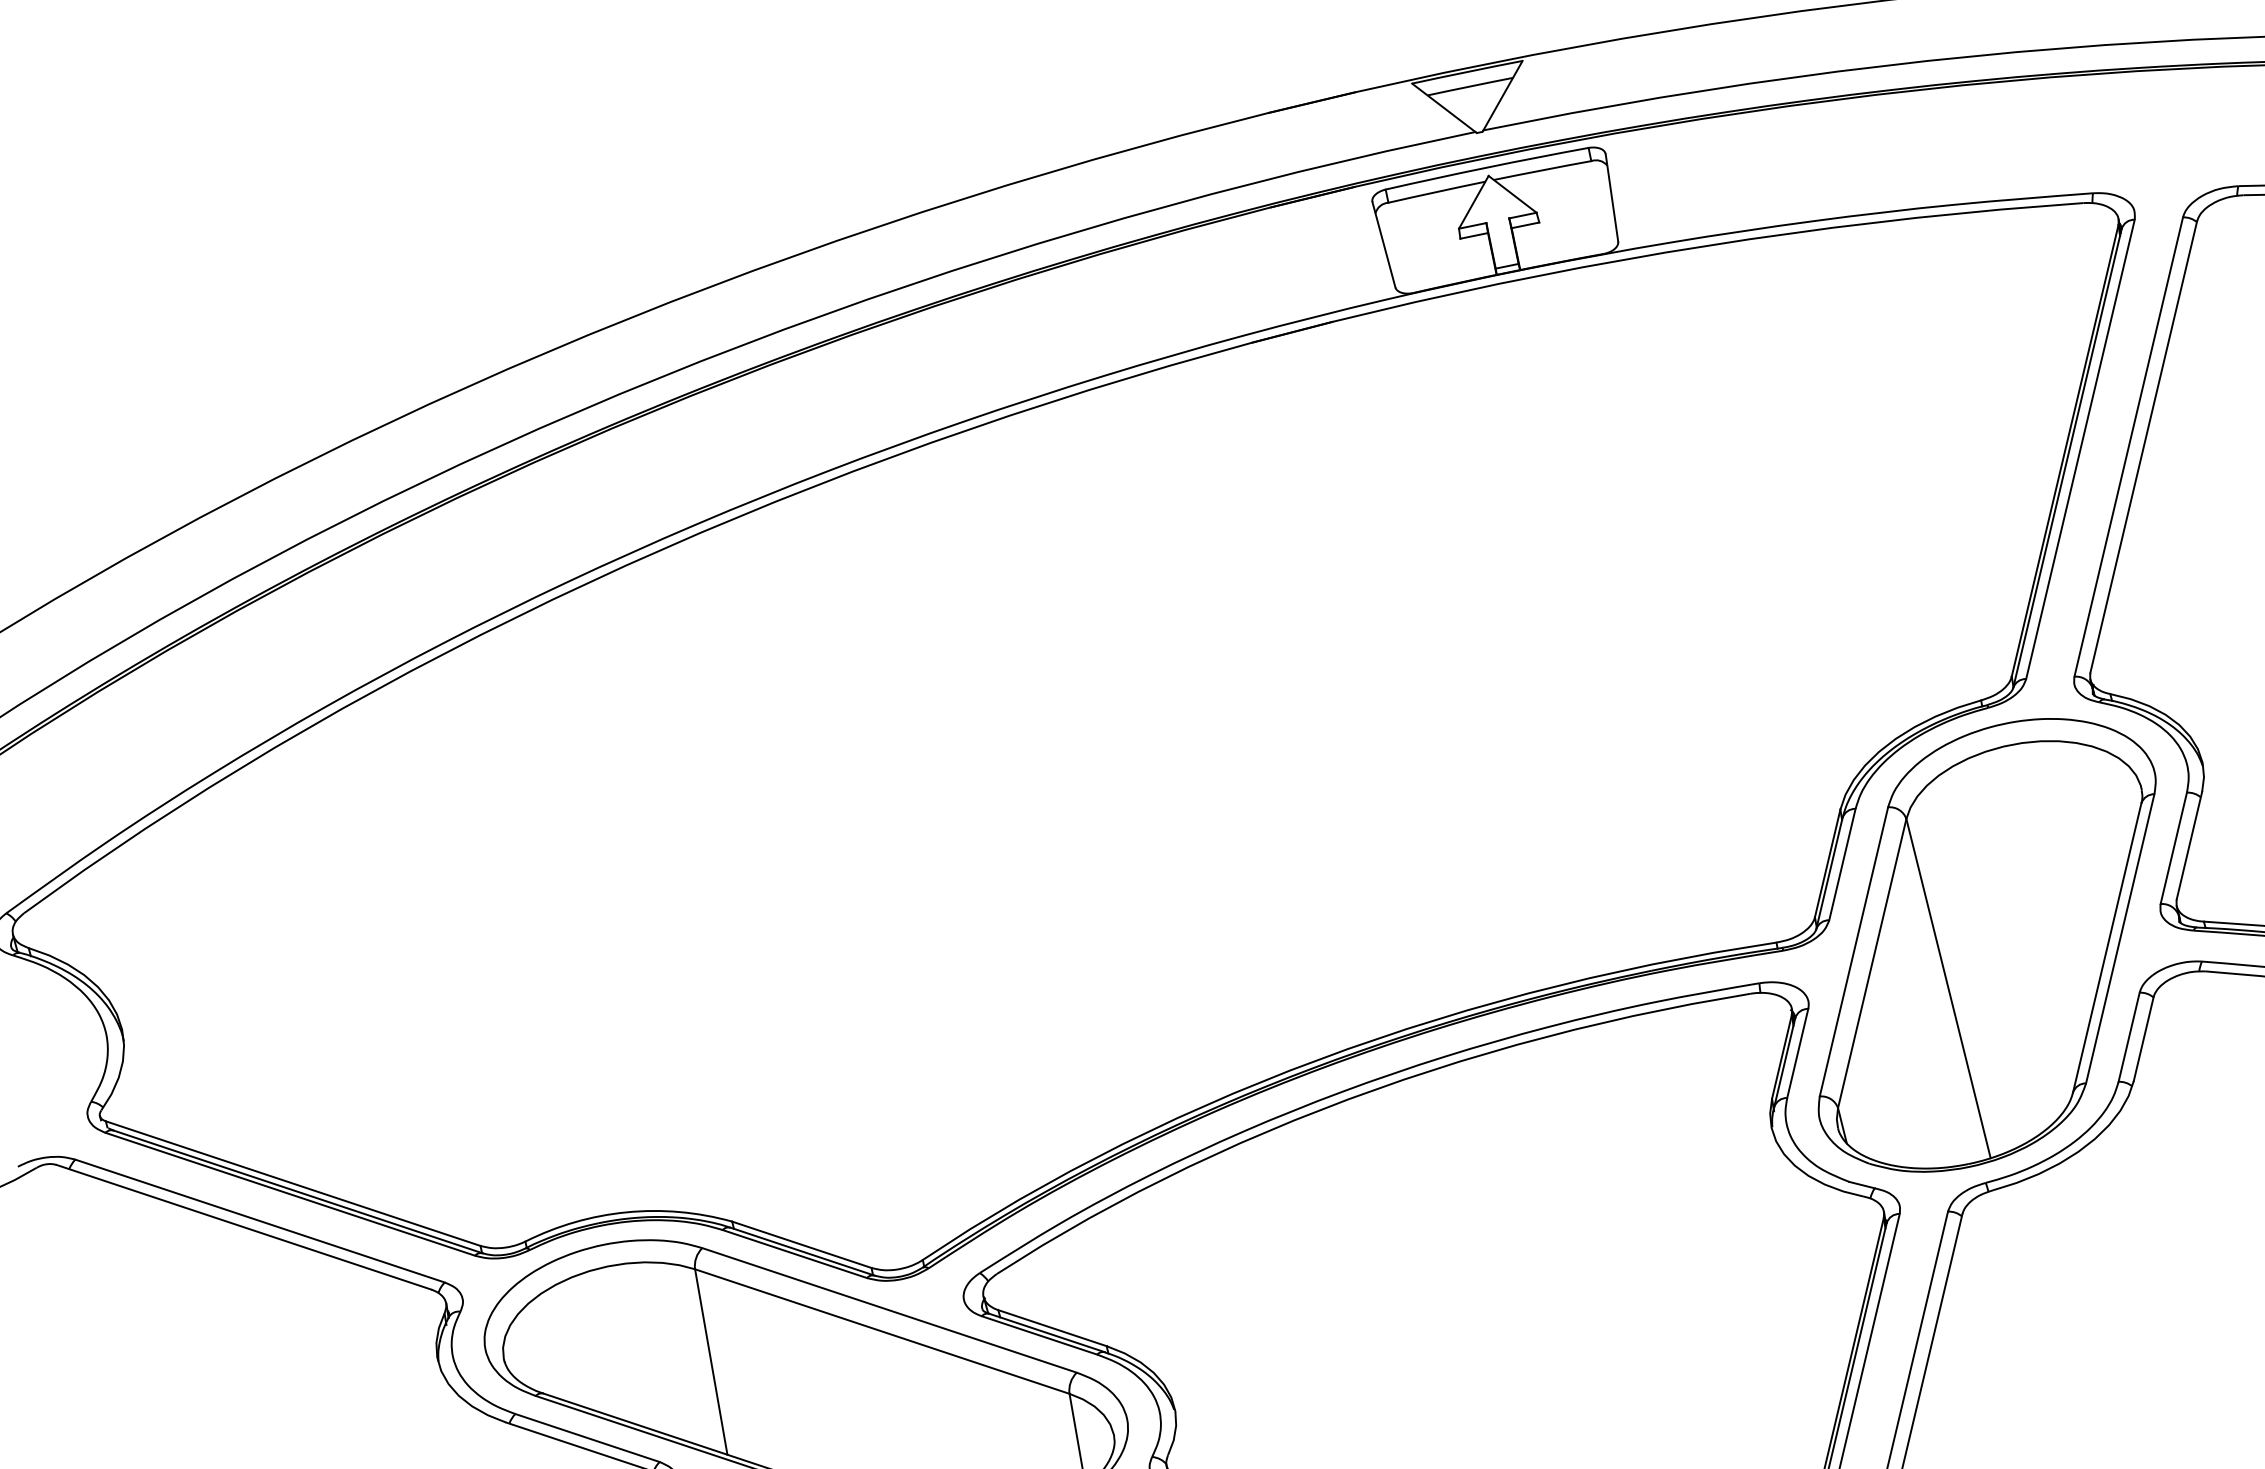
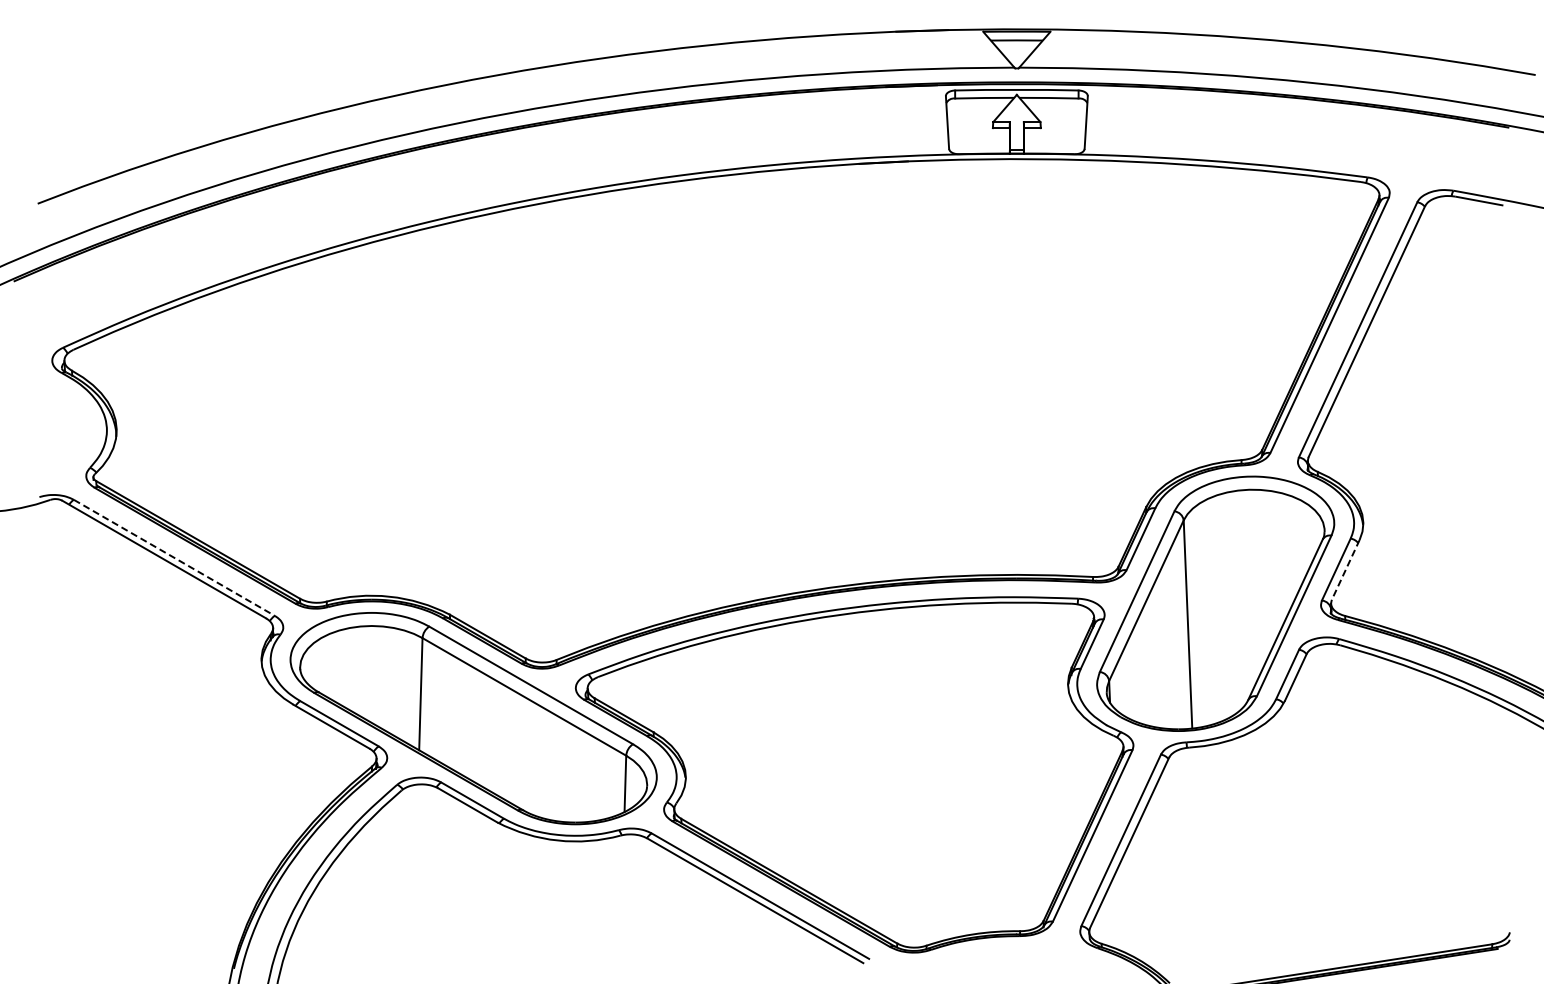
line: (2188, 845) -> (1345, 569), solid -> dashed
line: (260, 1222) -> (174, 558), solid -> dashed

